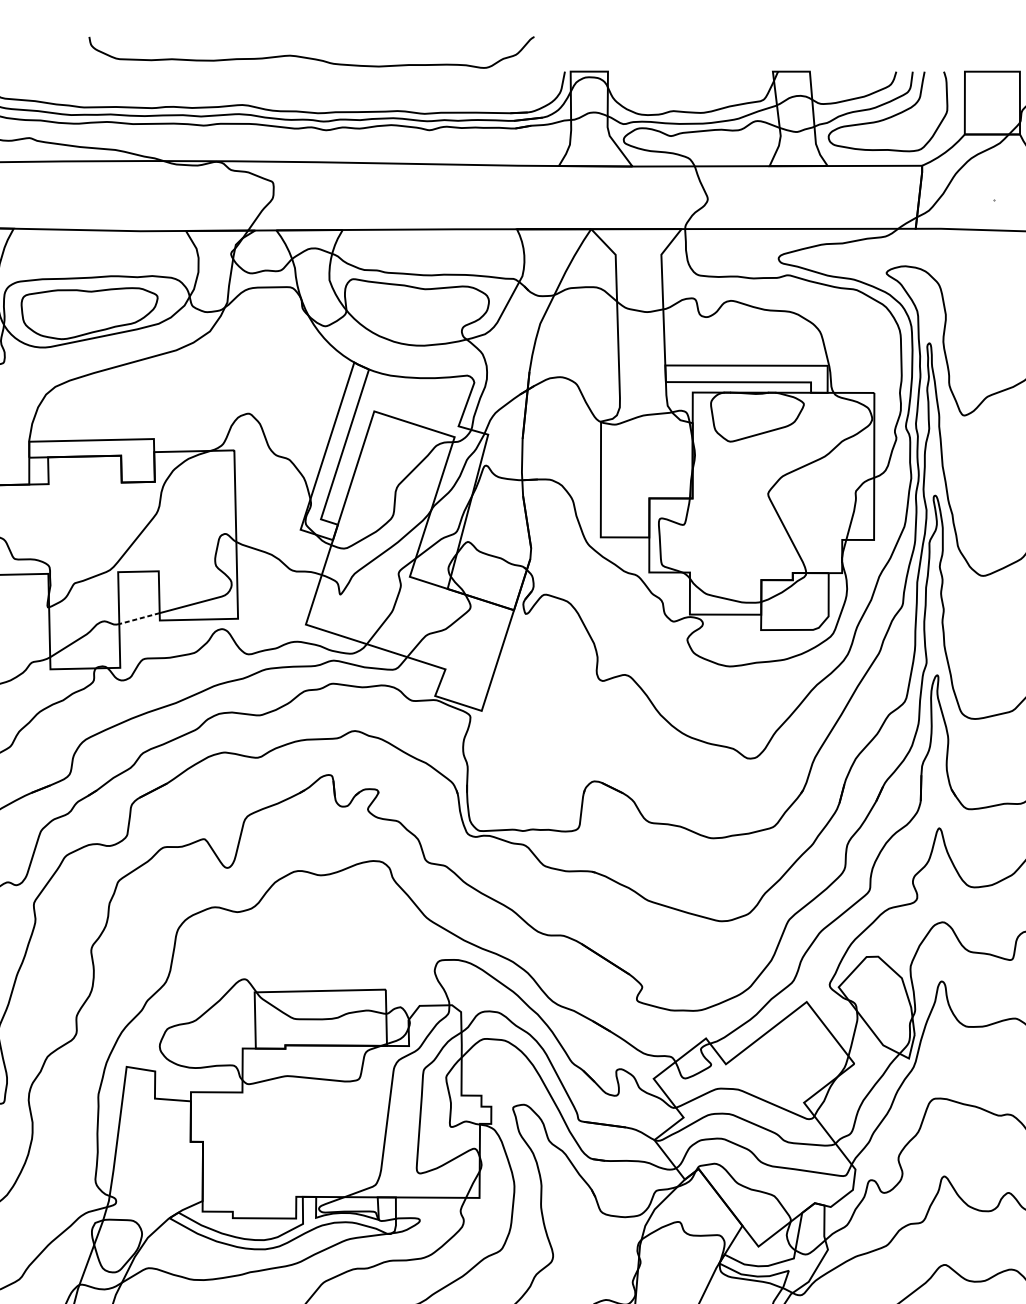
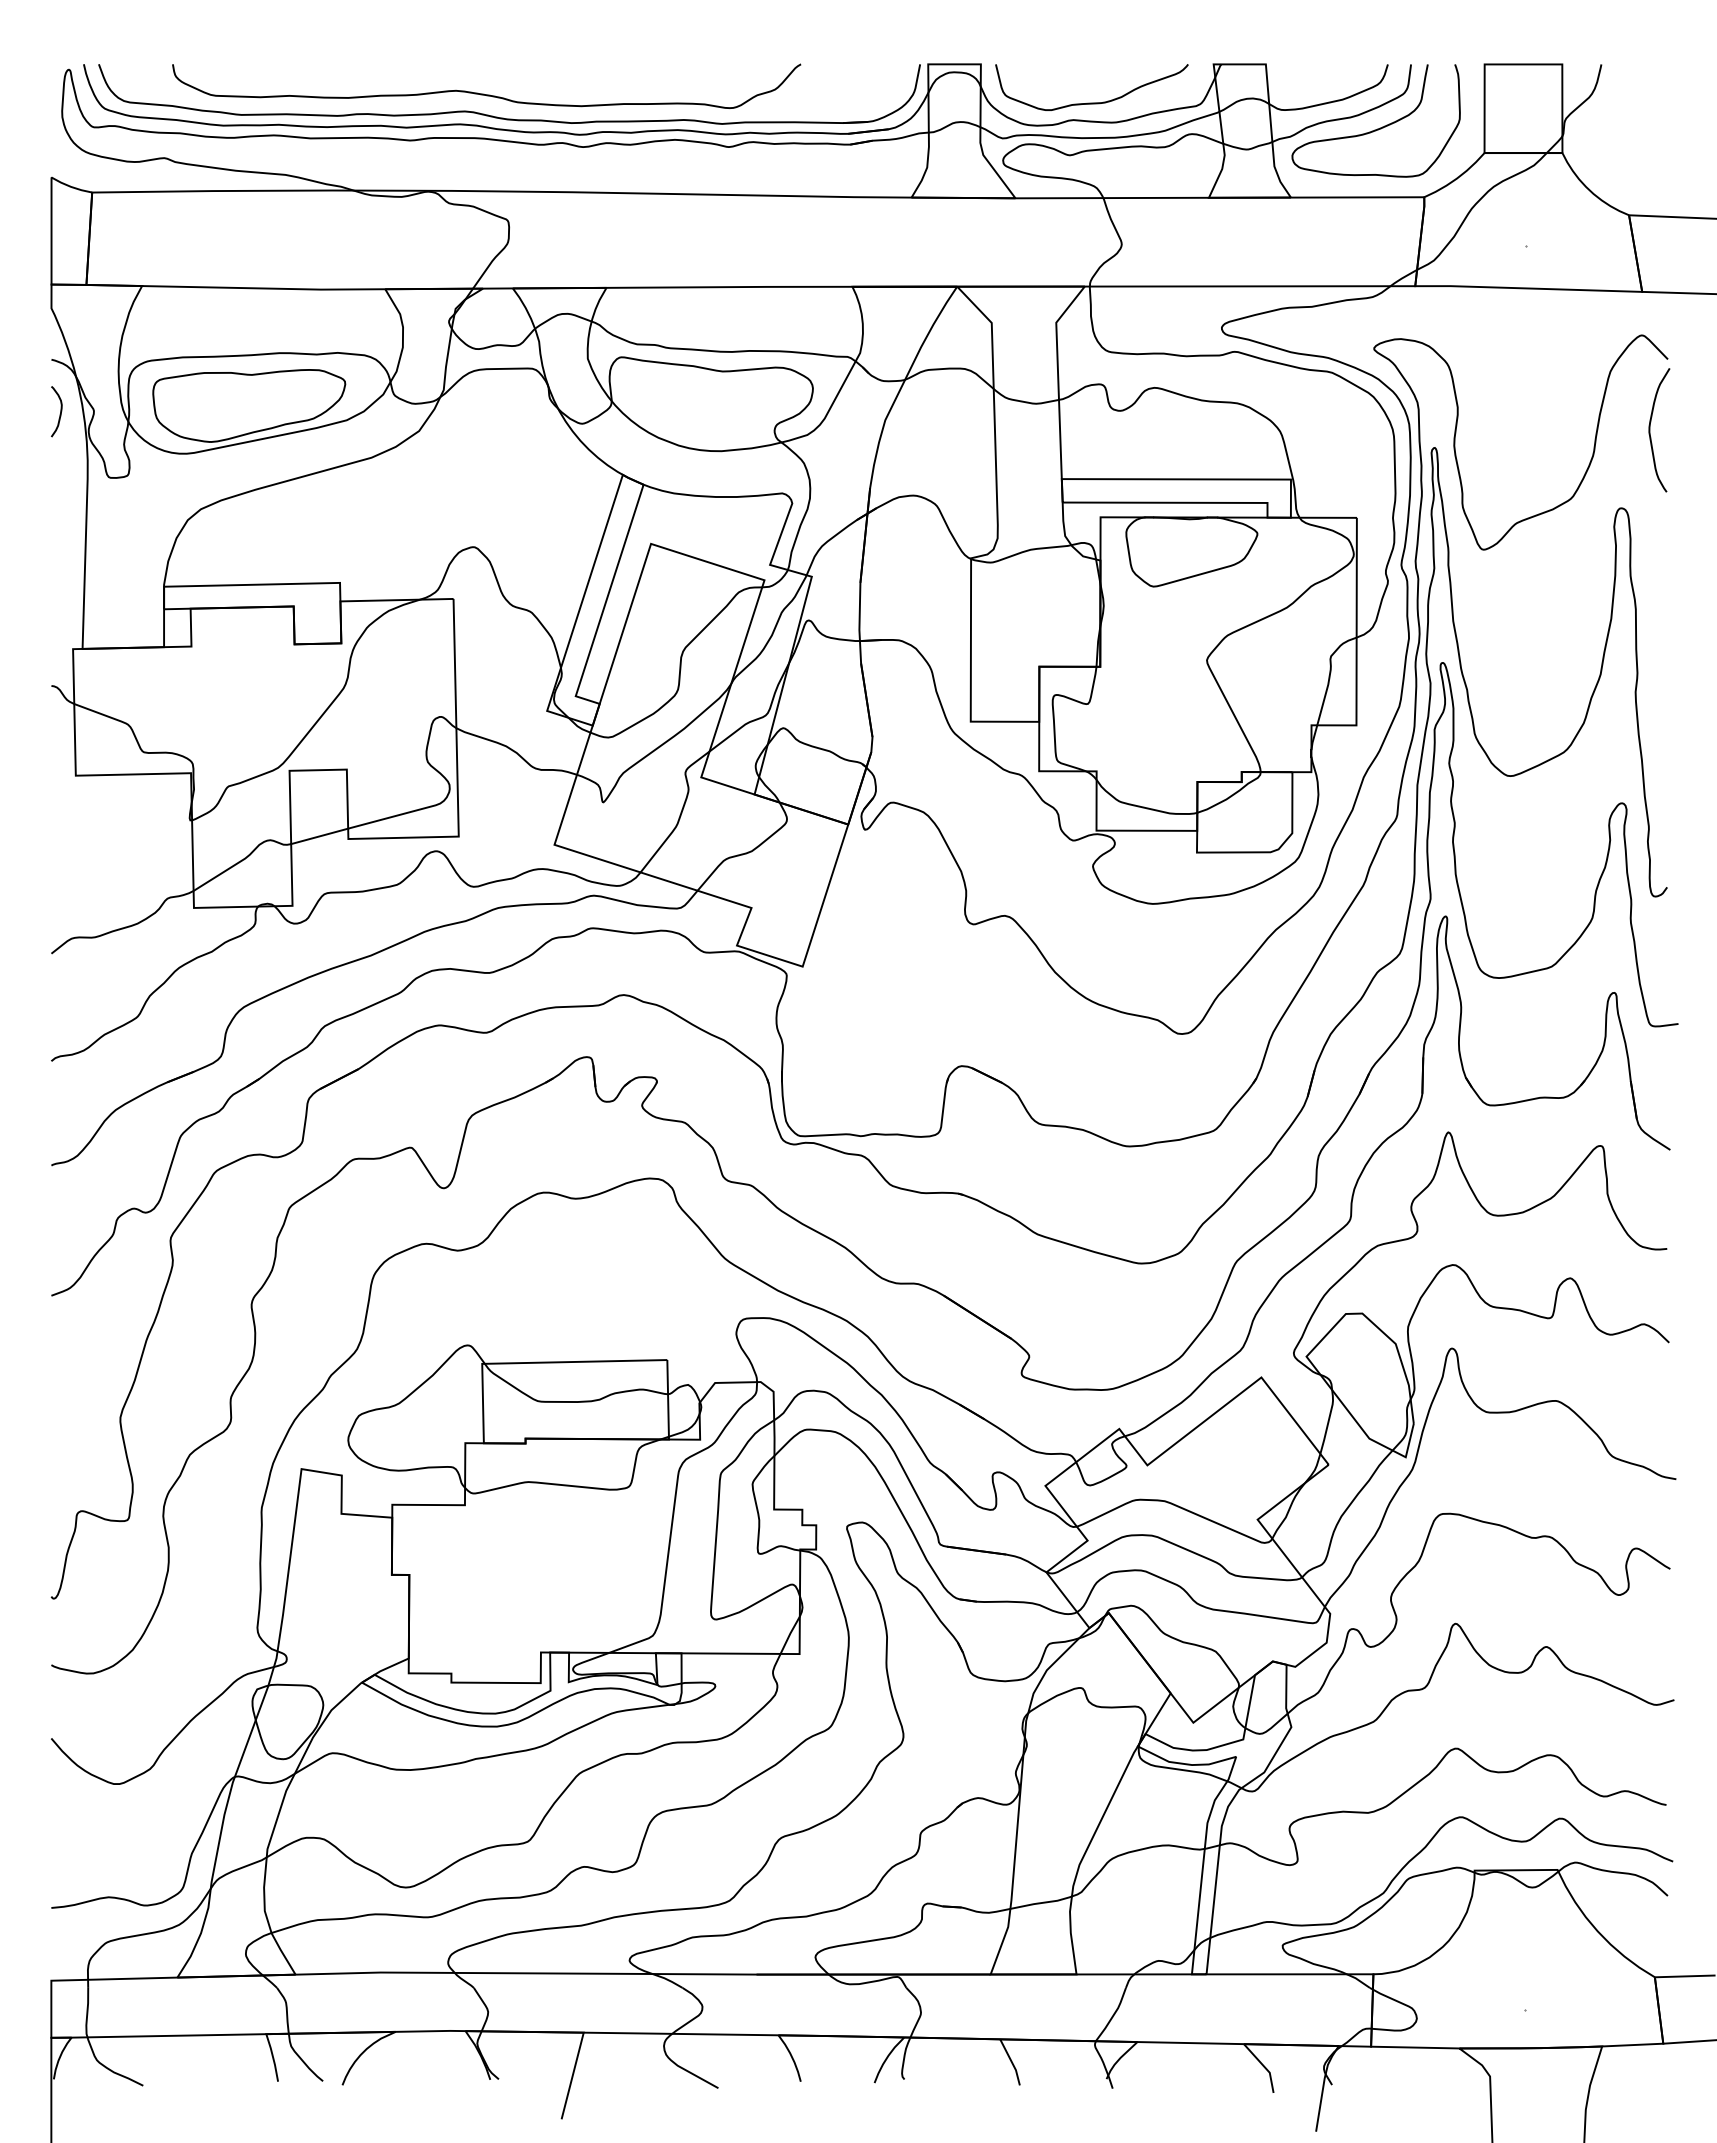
curve: (309, 57) -> (483, 93), moved
curve: (686, 98) -> (1091, 102), added
line: (139, 618) -> (319, 836), dashed -> solid

